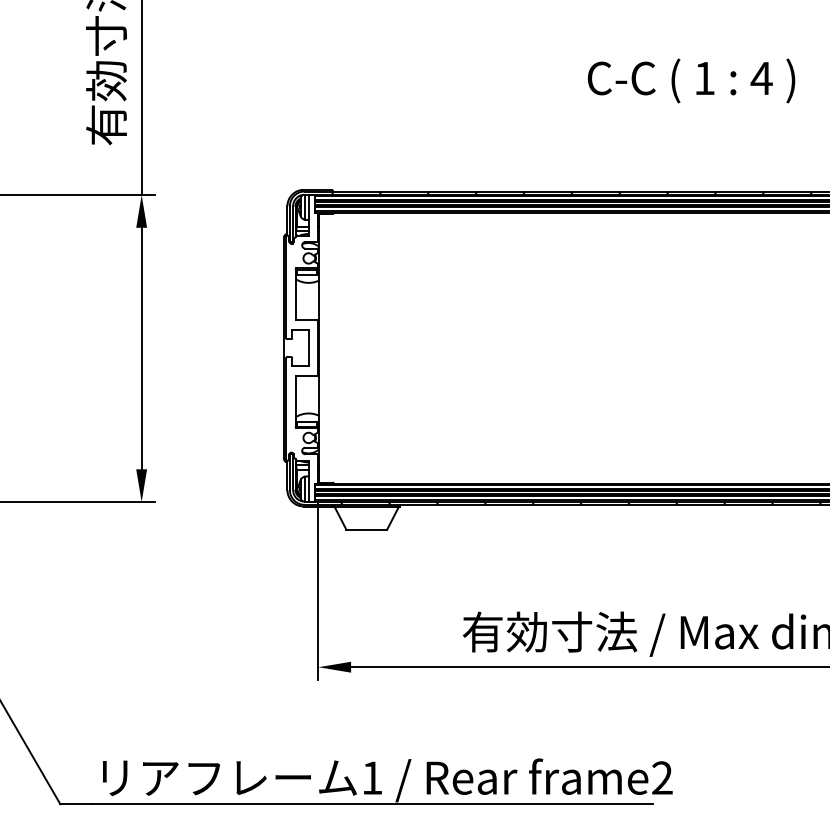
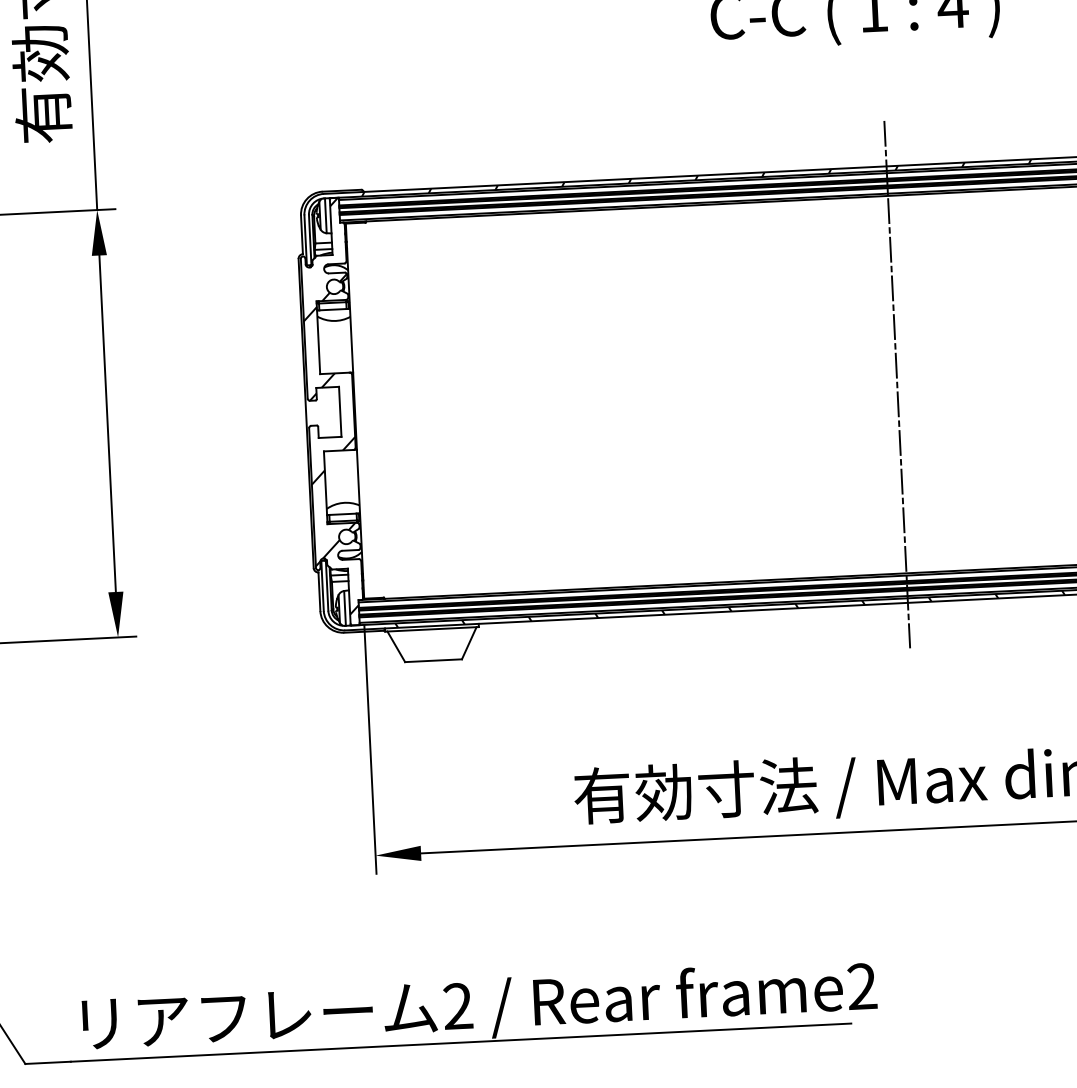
hatch: (301, 343) -> (329, 405), added
line: (708, 347) -> (897, 383), added
text: (372, 777) -> (458, 1005), 1 -> 2

